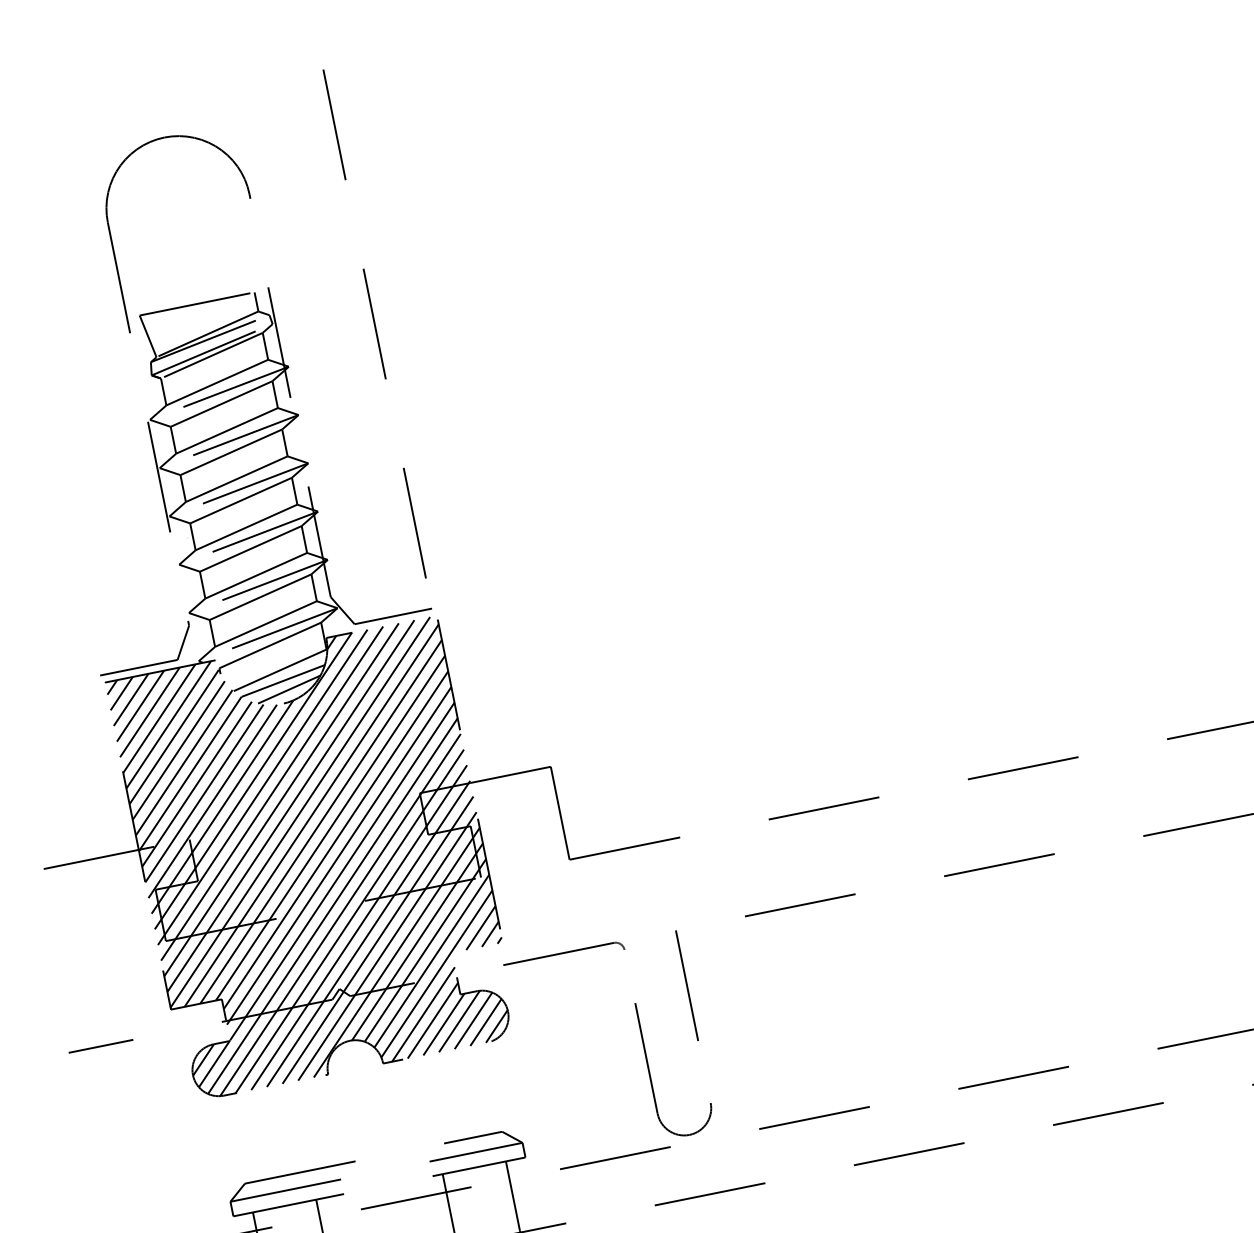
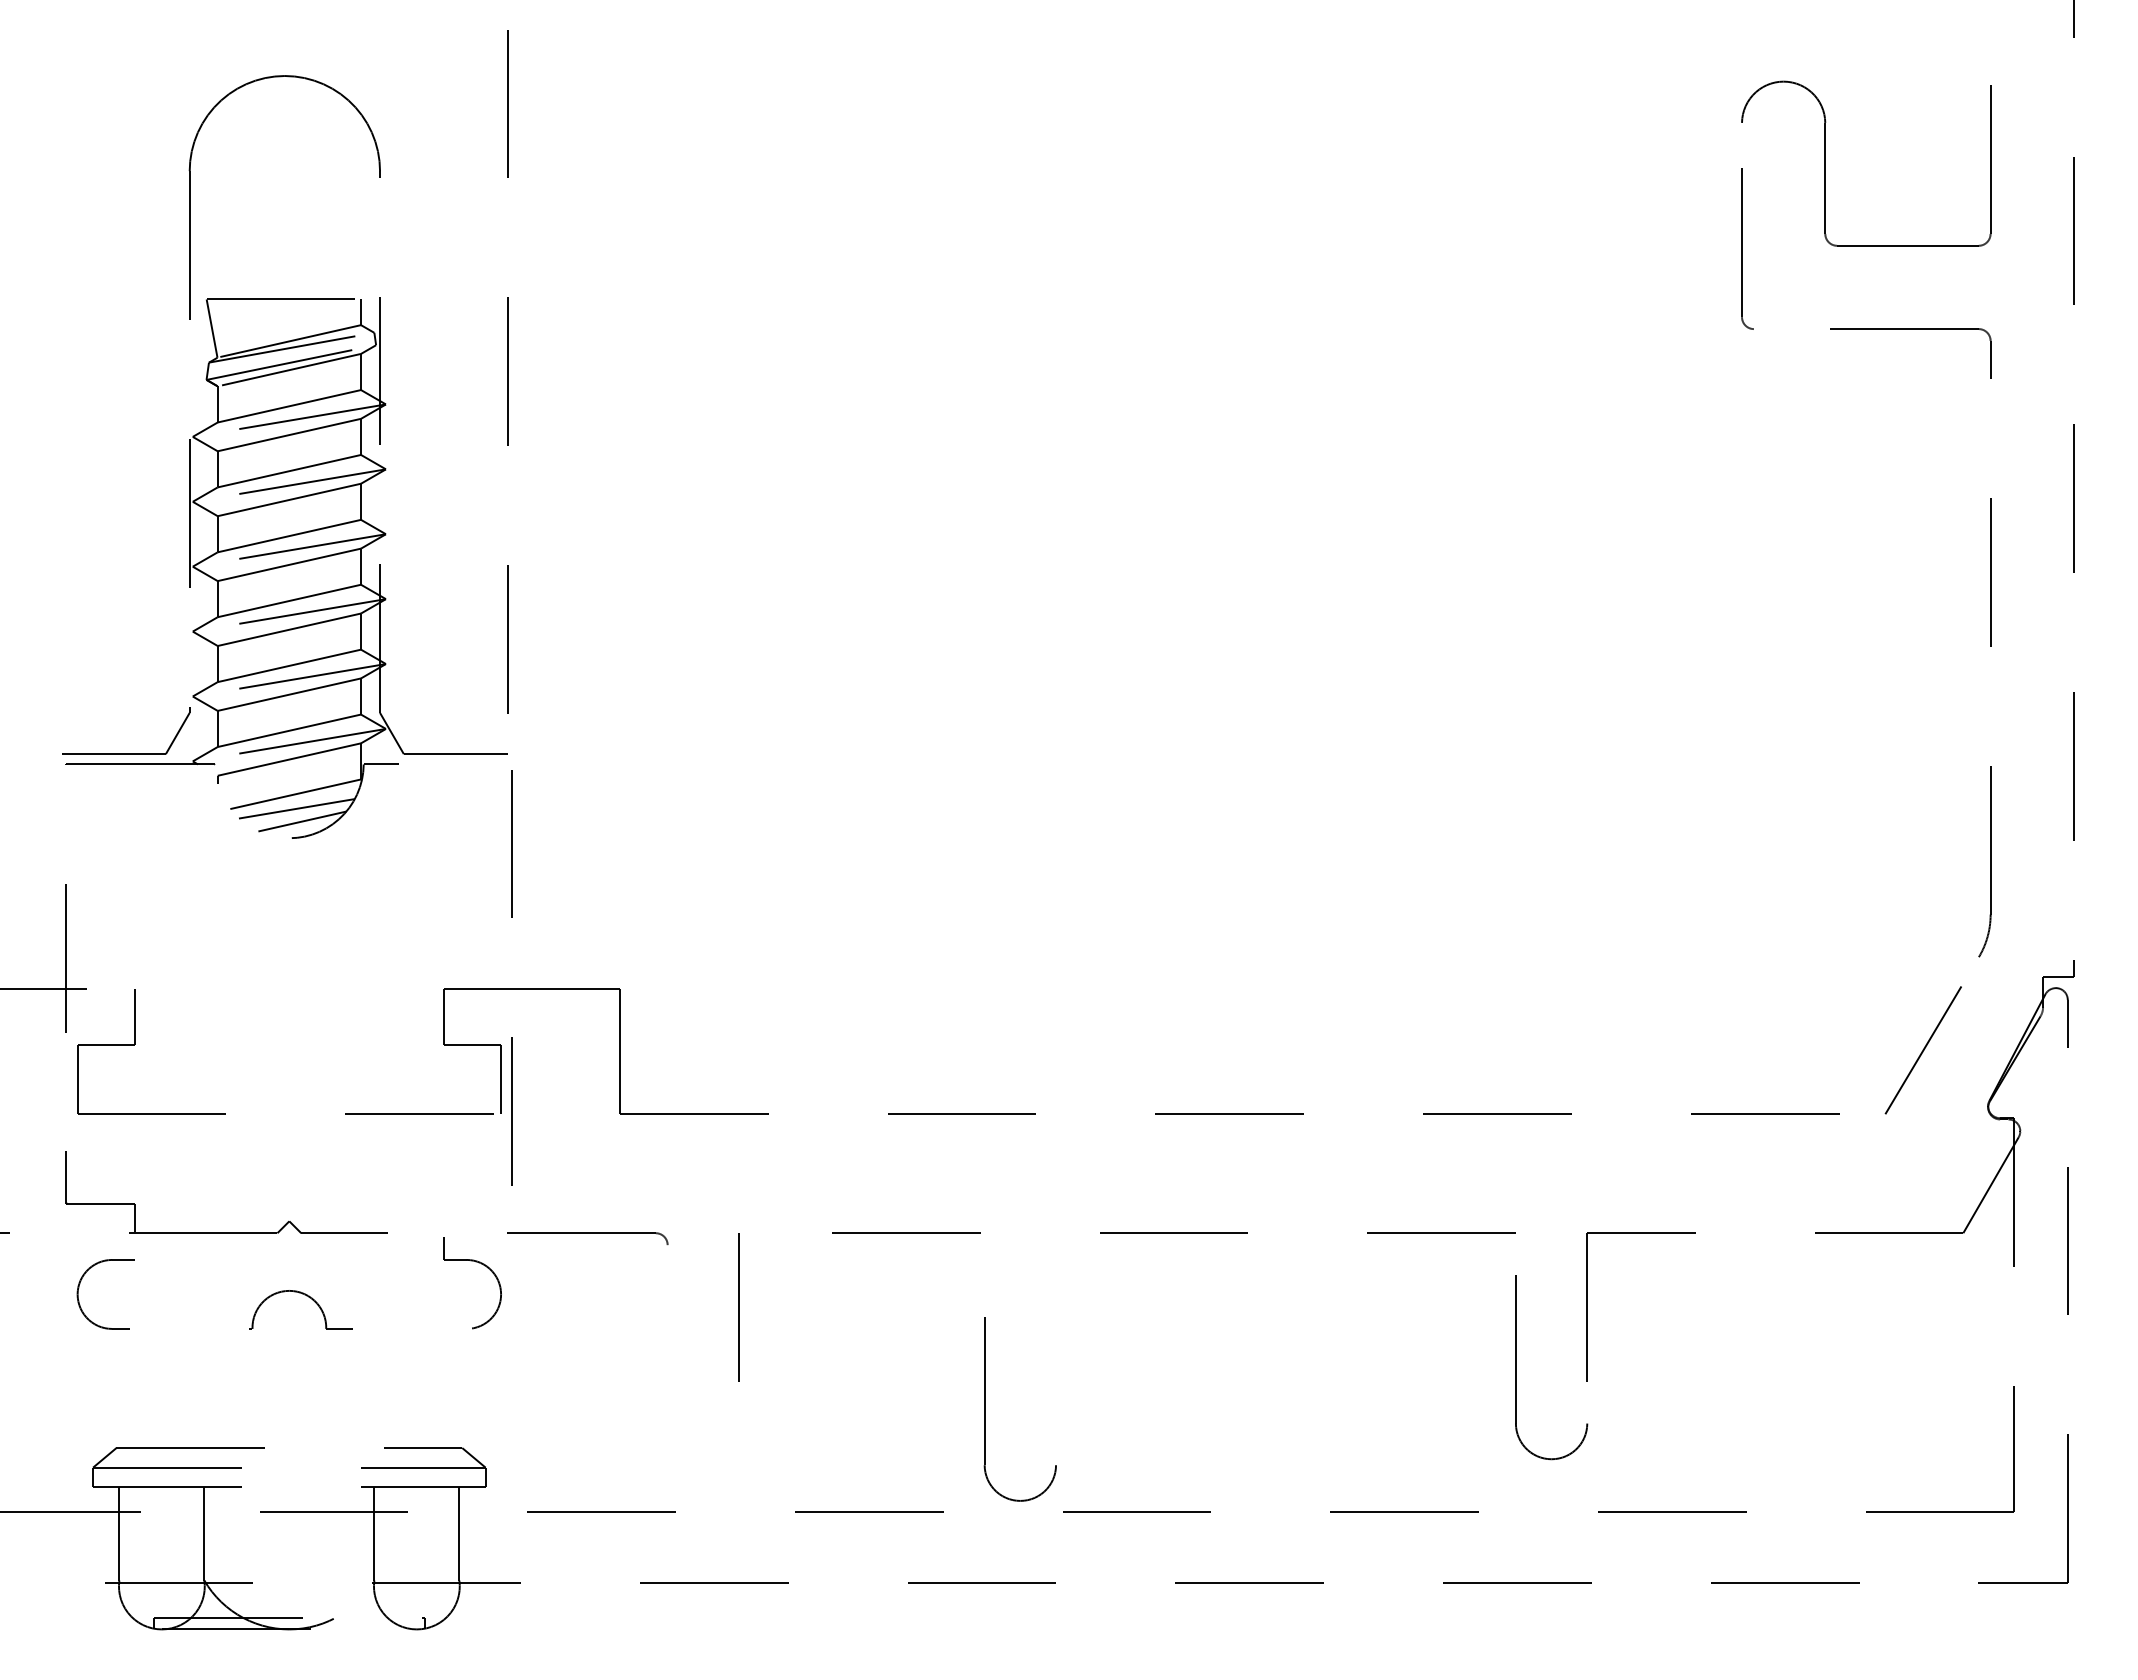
hatch: (313, 858) -> (289, 1046), removed
part: (649, 1072) -> (985, 1409), moved

